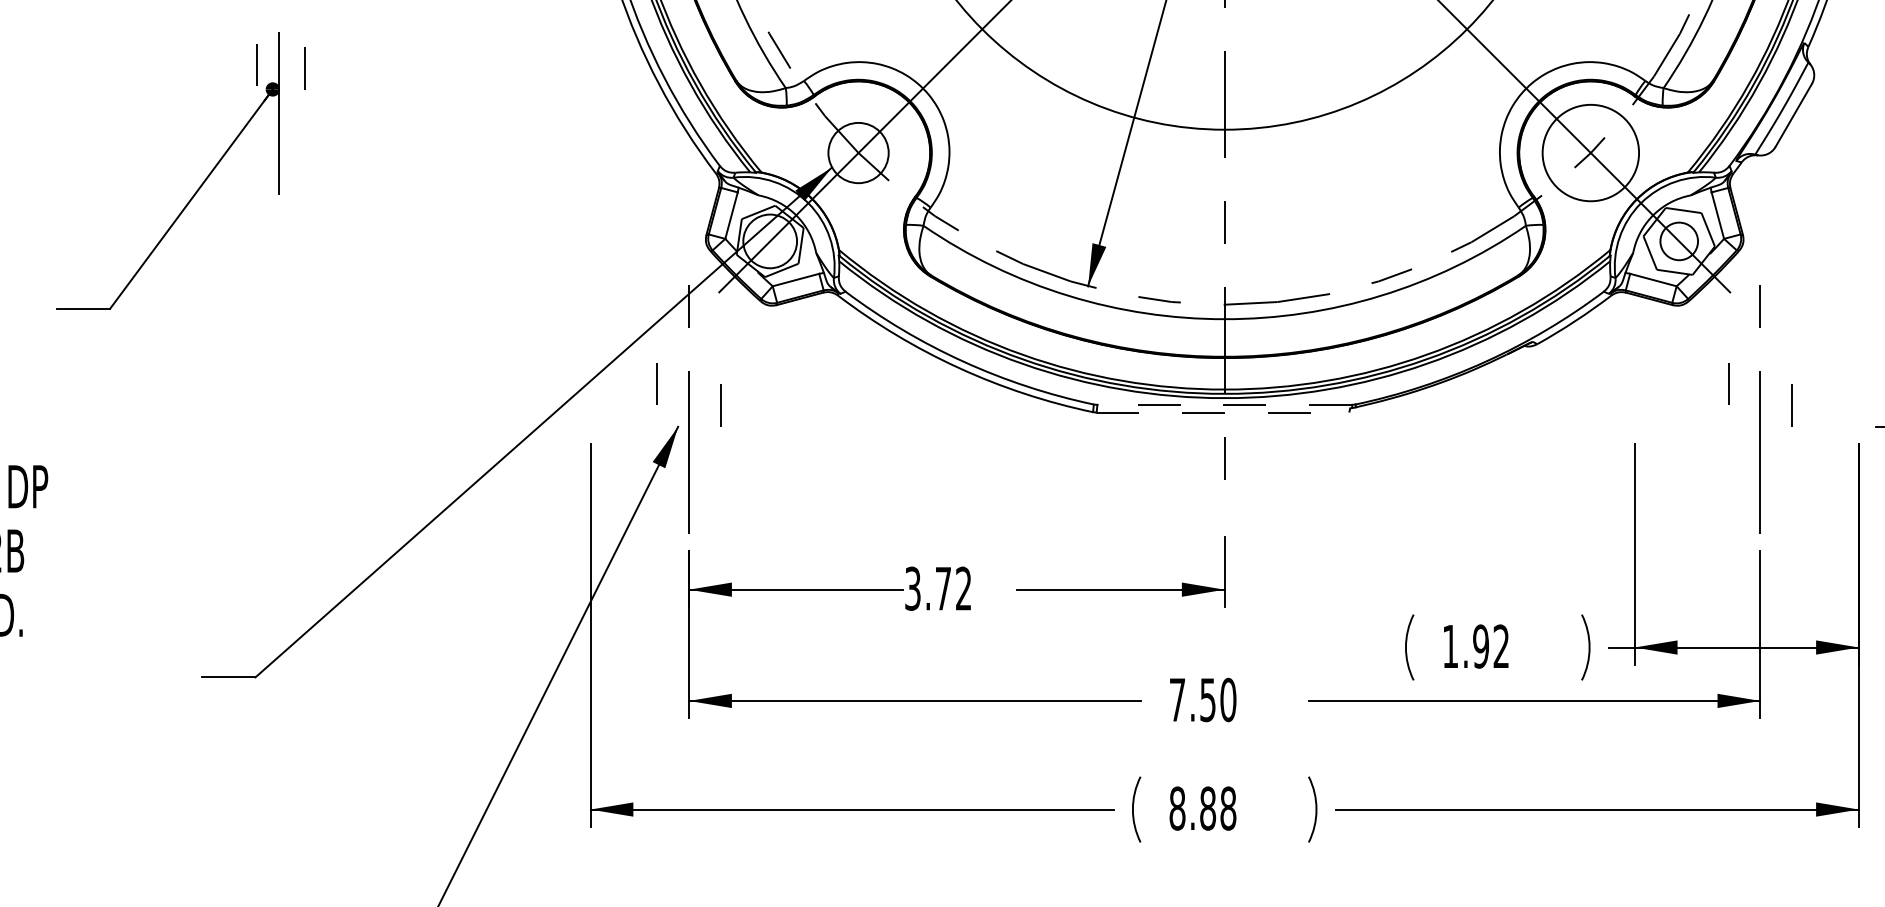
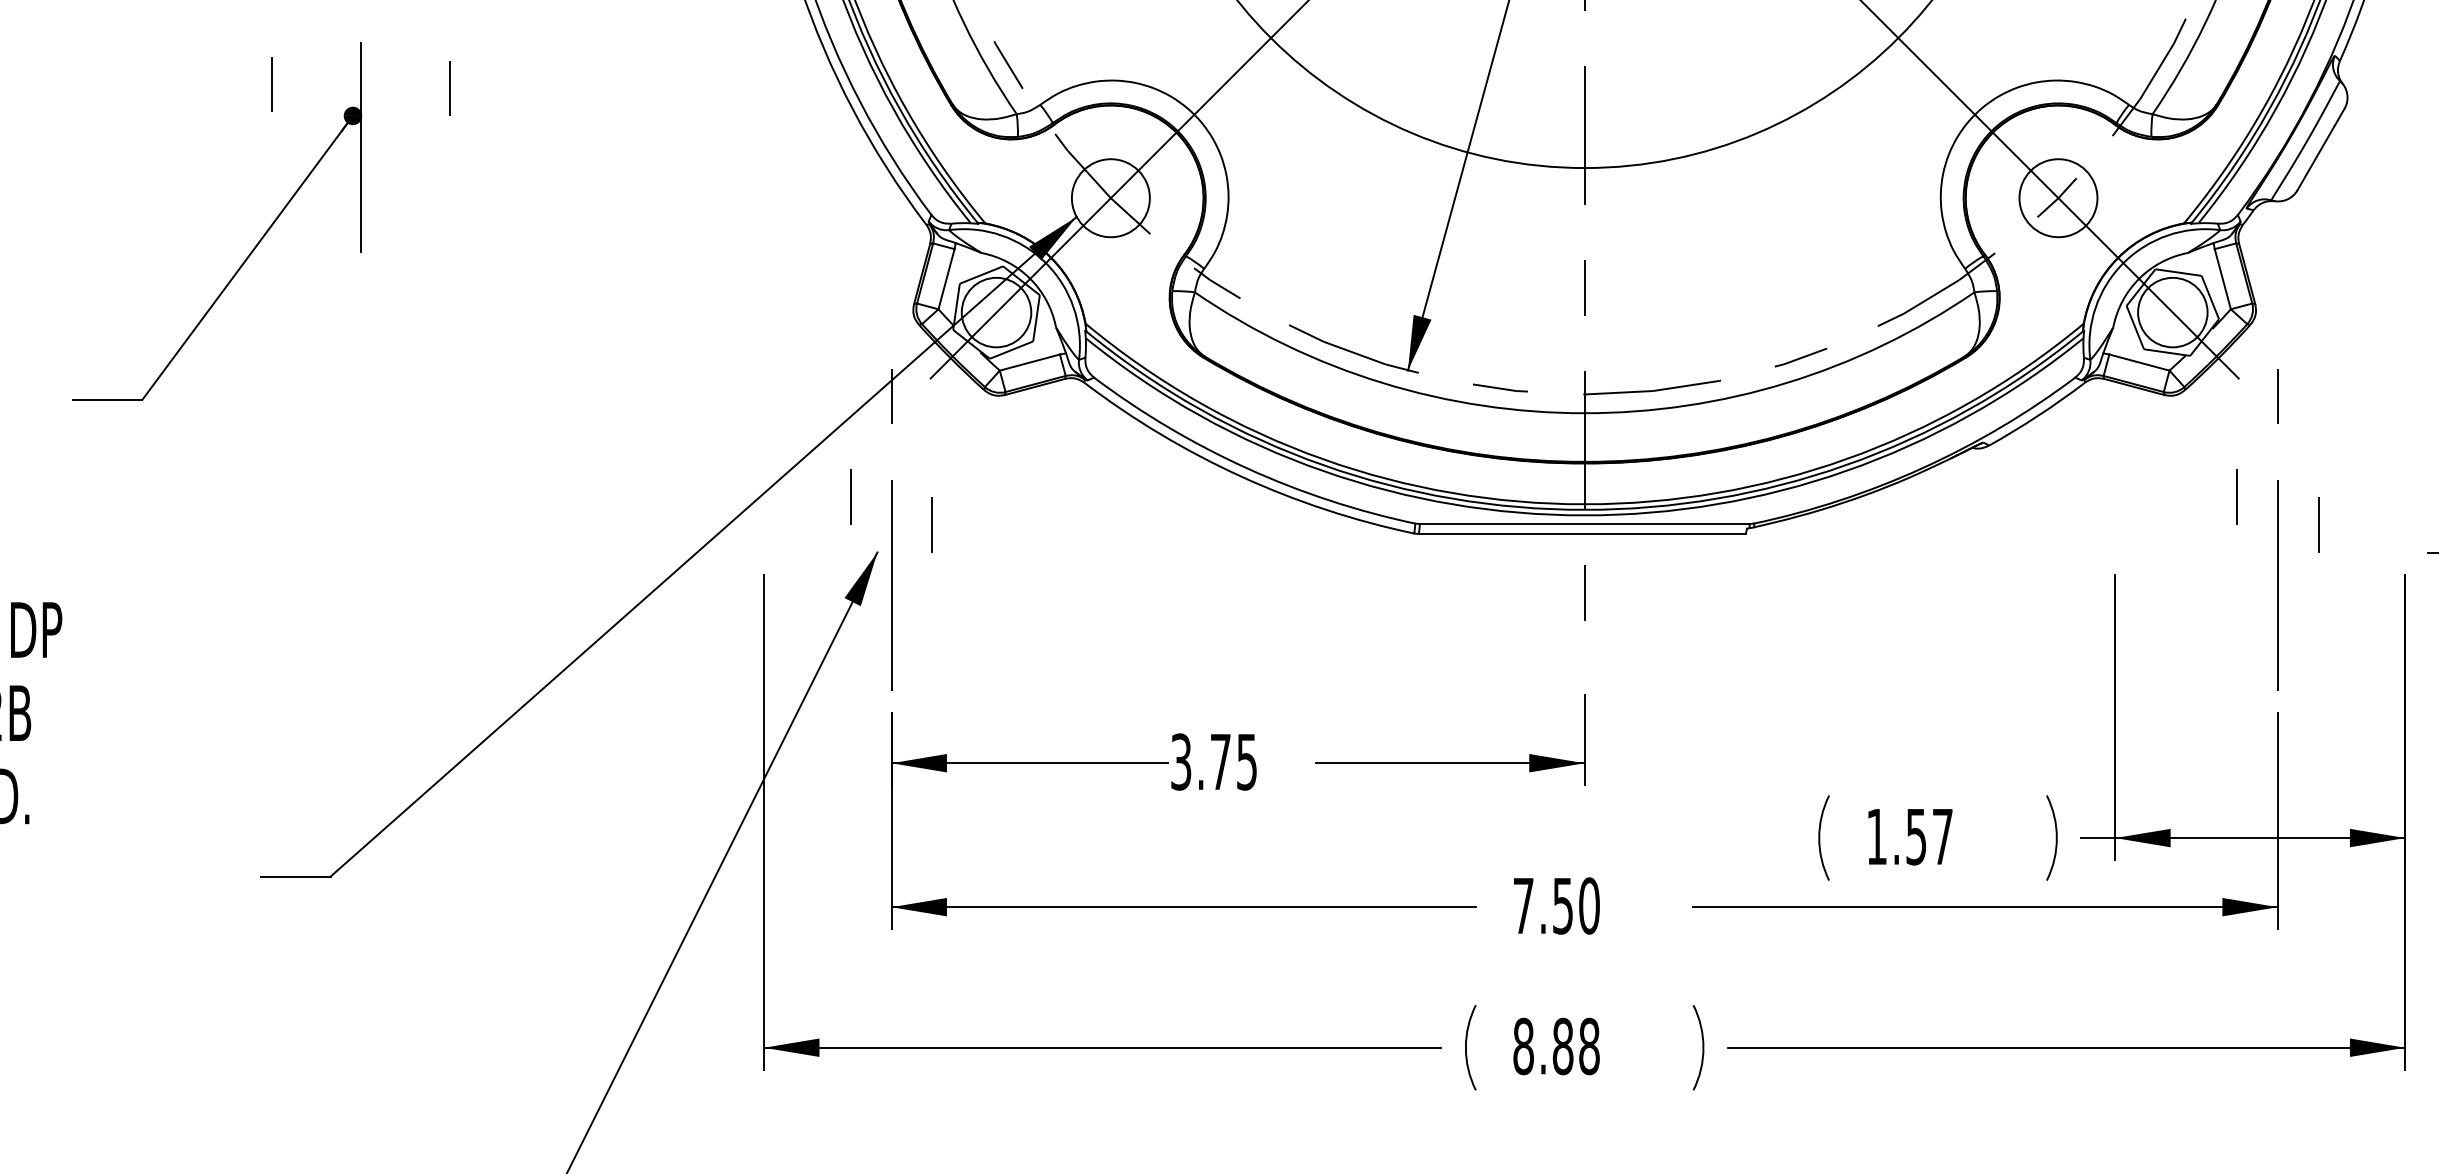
line: (256, 65) -> (271, 84), moved
line: (304, 68) -> (449, 88), moved
circle: (1590, 153) -> (2058, 198), size x0.62
circle: (1678, 241) -> (2172, 312), size x1.43
line: (1224, 405) -> (1584, 524), dashed -> solid
line: (1223, 412) -> (1582, 534), dashed -> solid
text: (963, 588) -> (1246, 761), 3.72 -> 3.75
text: (1491, 646) -> (1929, 836), 1.92 -> 1.57

